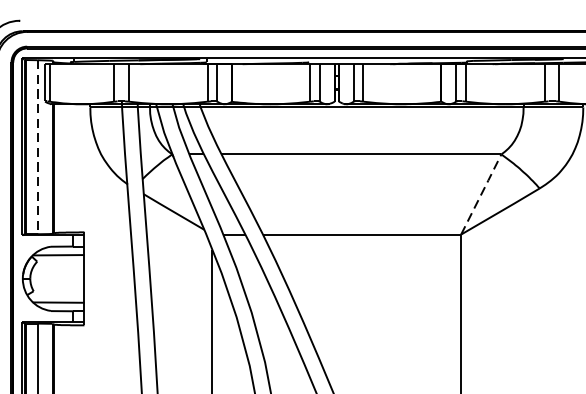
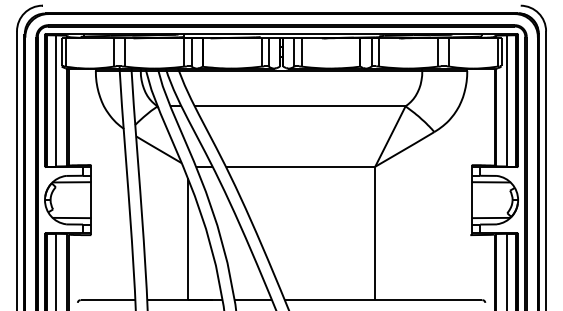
line: (38, 147) -> (56, 101), dashed -> solid
line: (481, 193) -> (390, 135), dashed -> solid

